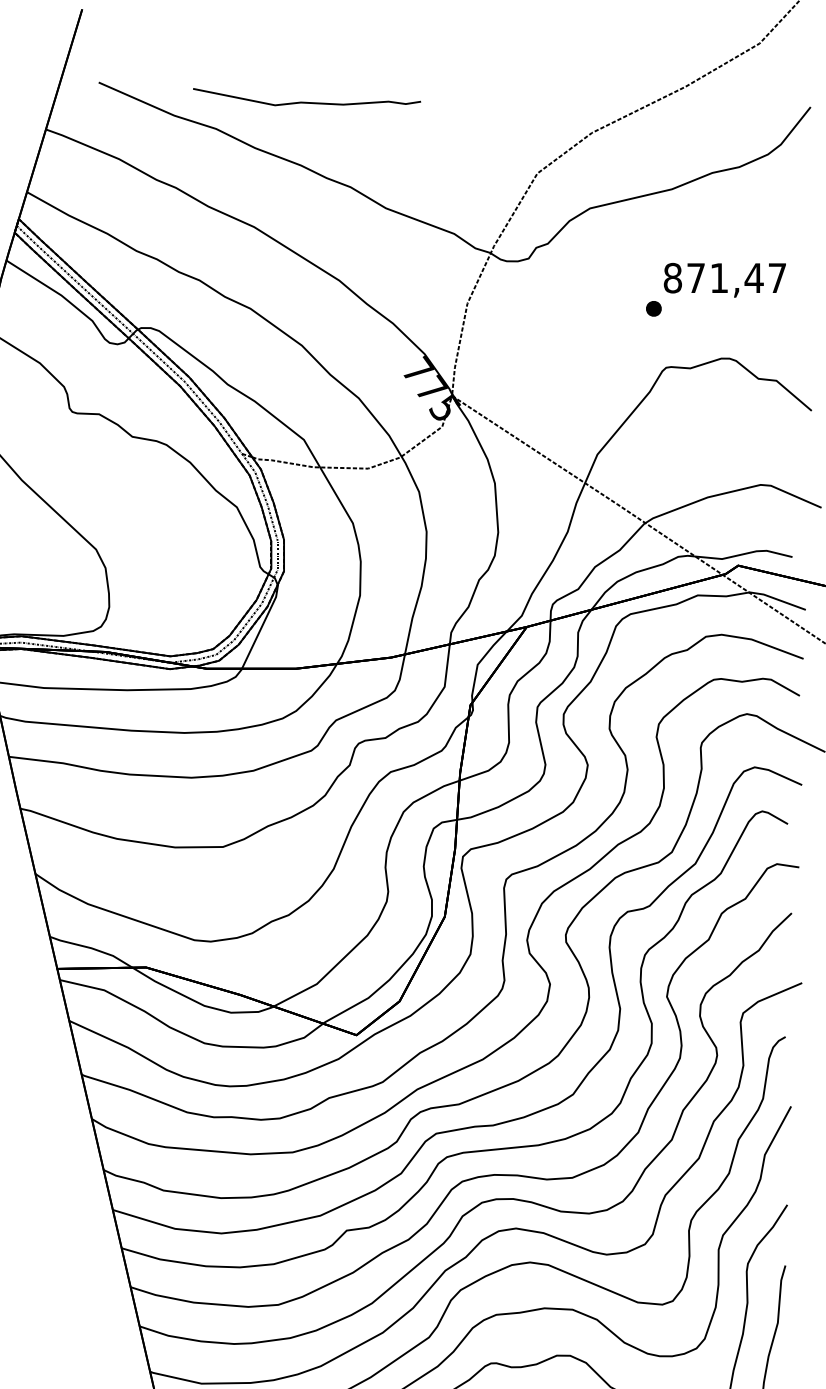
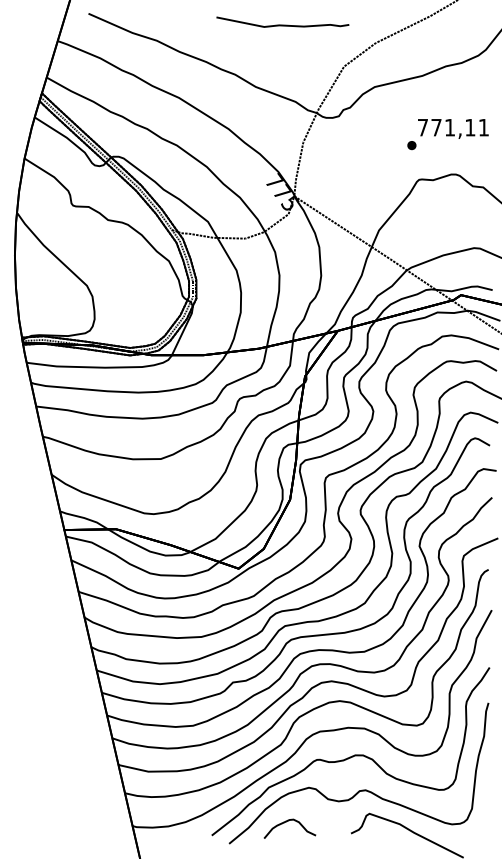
curve: (306, 101) -> (282, 24), moved
text: (723, 277) -> (452, 127), 871,47 -> 771,11

